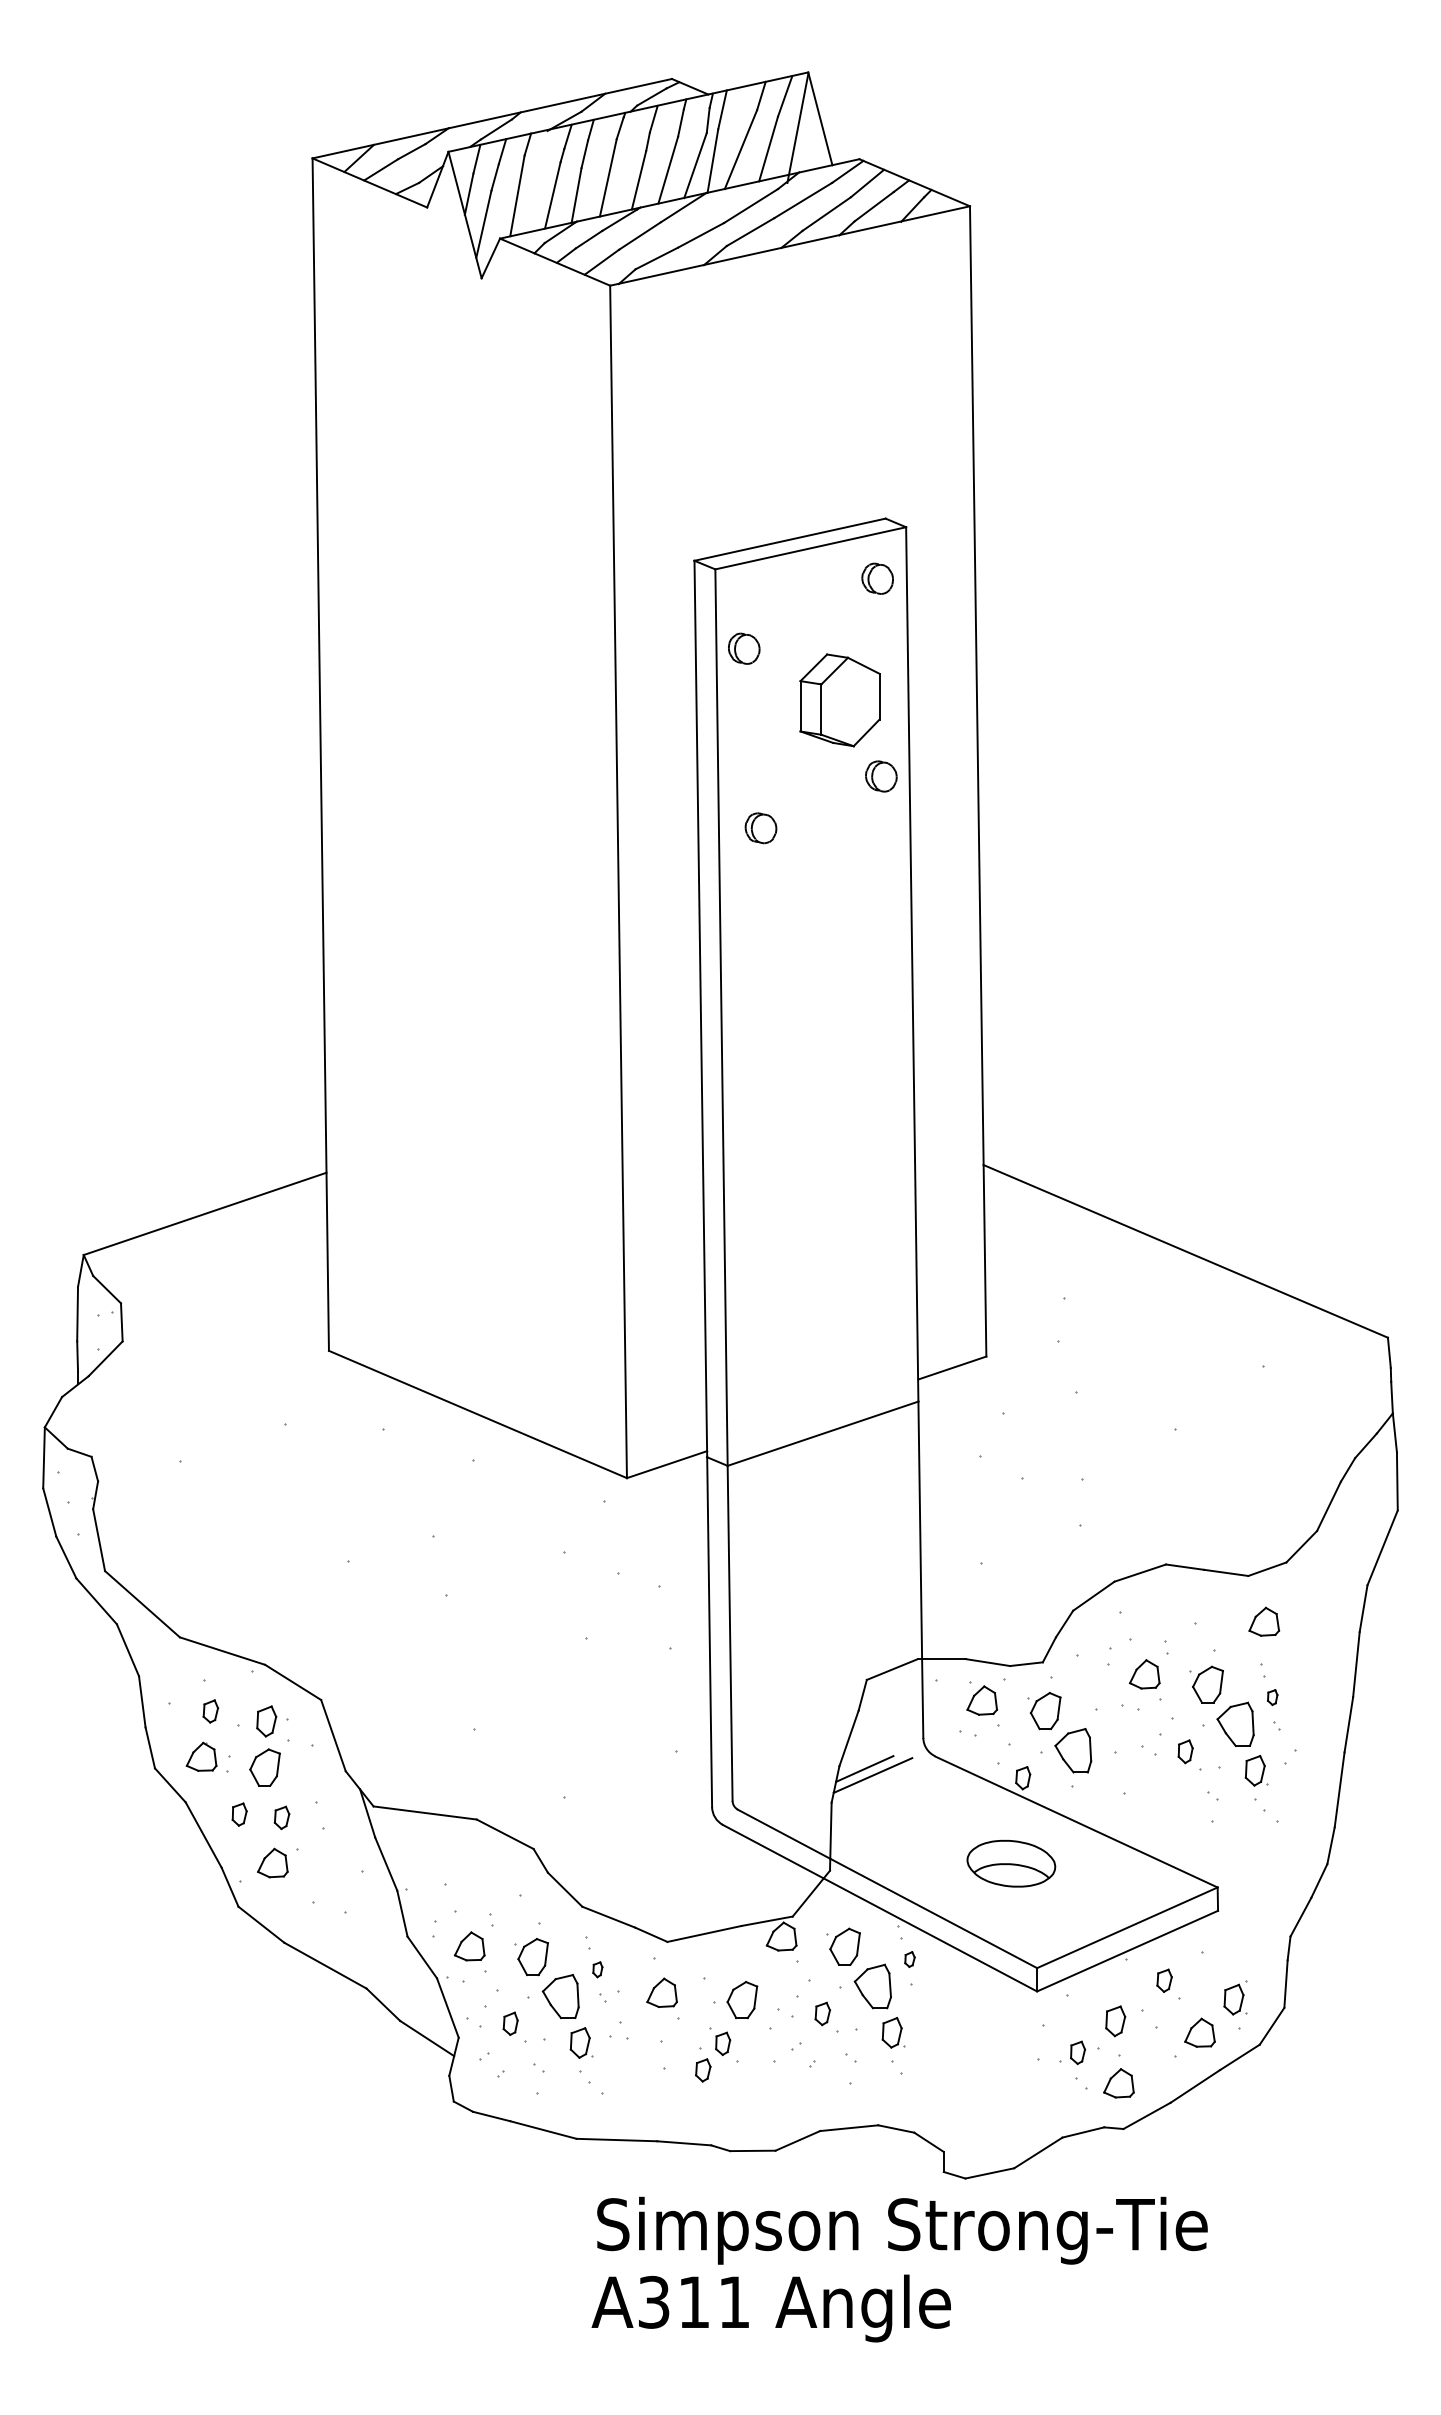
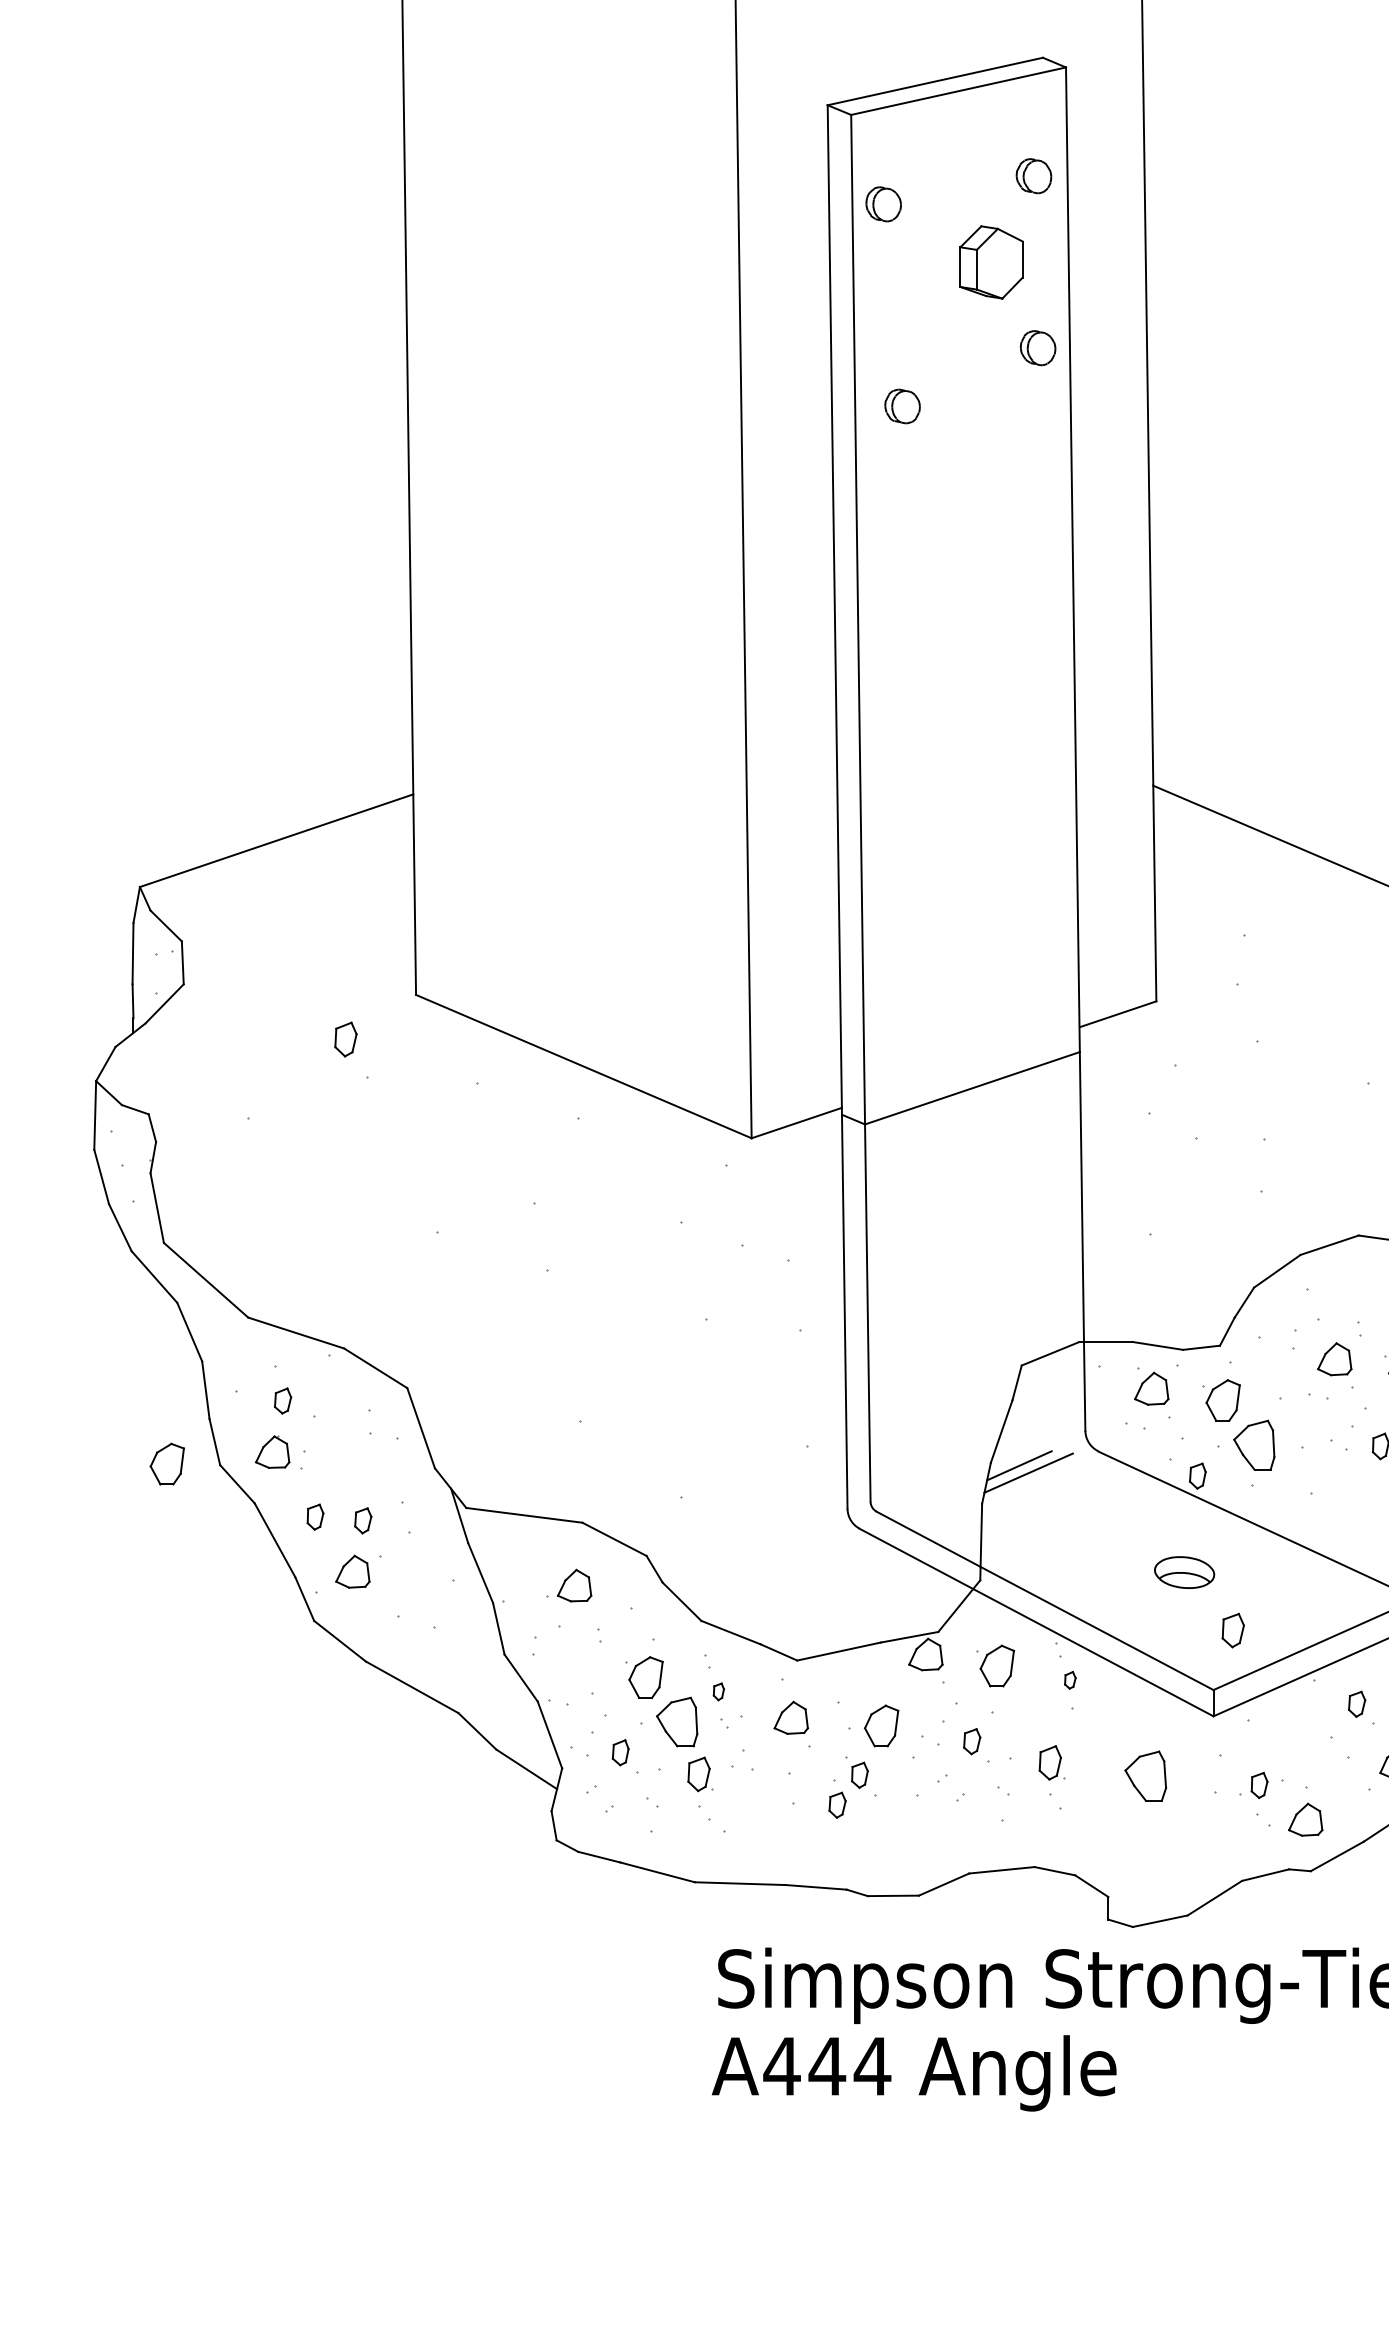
part: (877, 578) -> (1033, 175), moved
part: (839, 700) -> (990, 262), size x0.7
part: (266, 1721) -> (345, 1039), moved
part: (264, 1767) -> (166, 1464), moved
part: (1011, 1863) -> (1184, 1572), size x0.6
part: (469, 1946) -> (574, 1585), moved
part: (872, 1986) -> (1145, 1776), moved
part: (1115, 2021) -> (1233, 1630), moved
text: (694, 2301) -> (827, 2065), A311 -> A444

